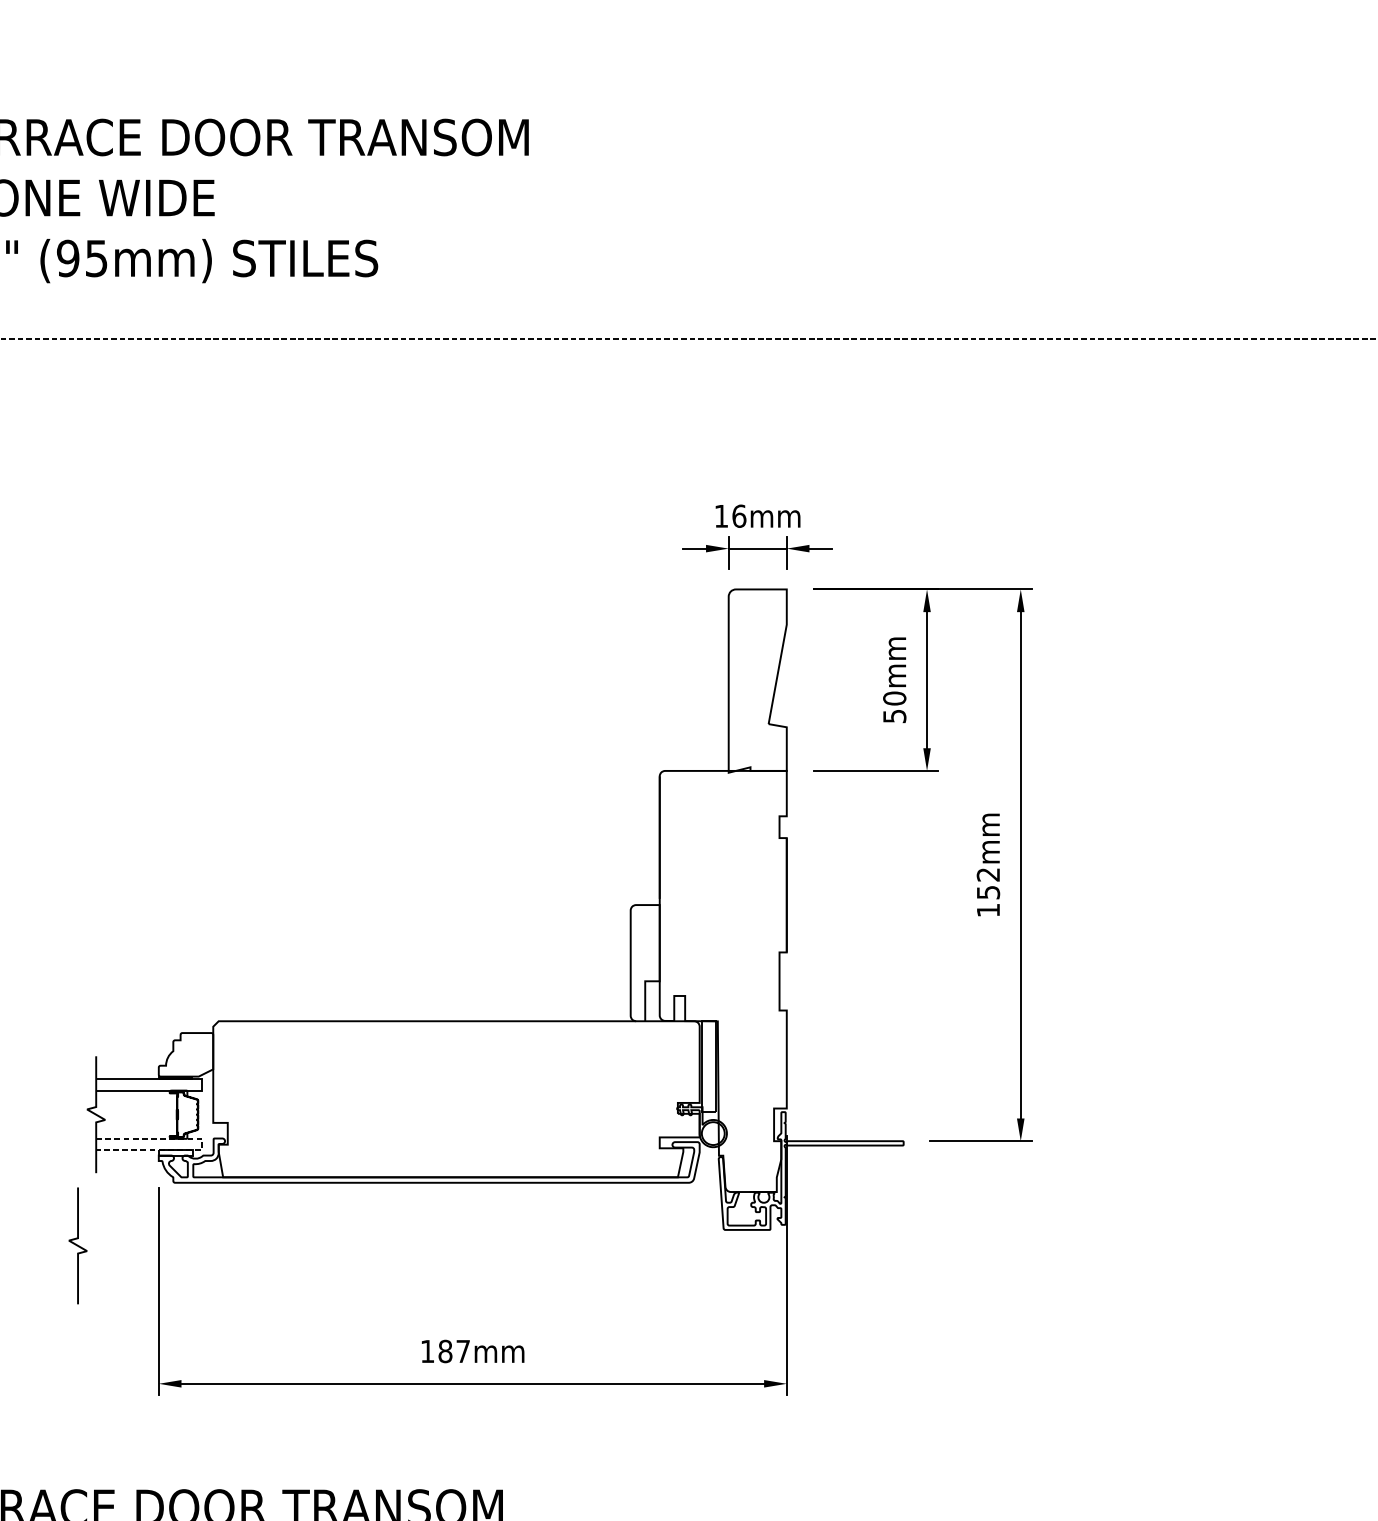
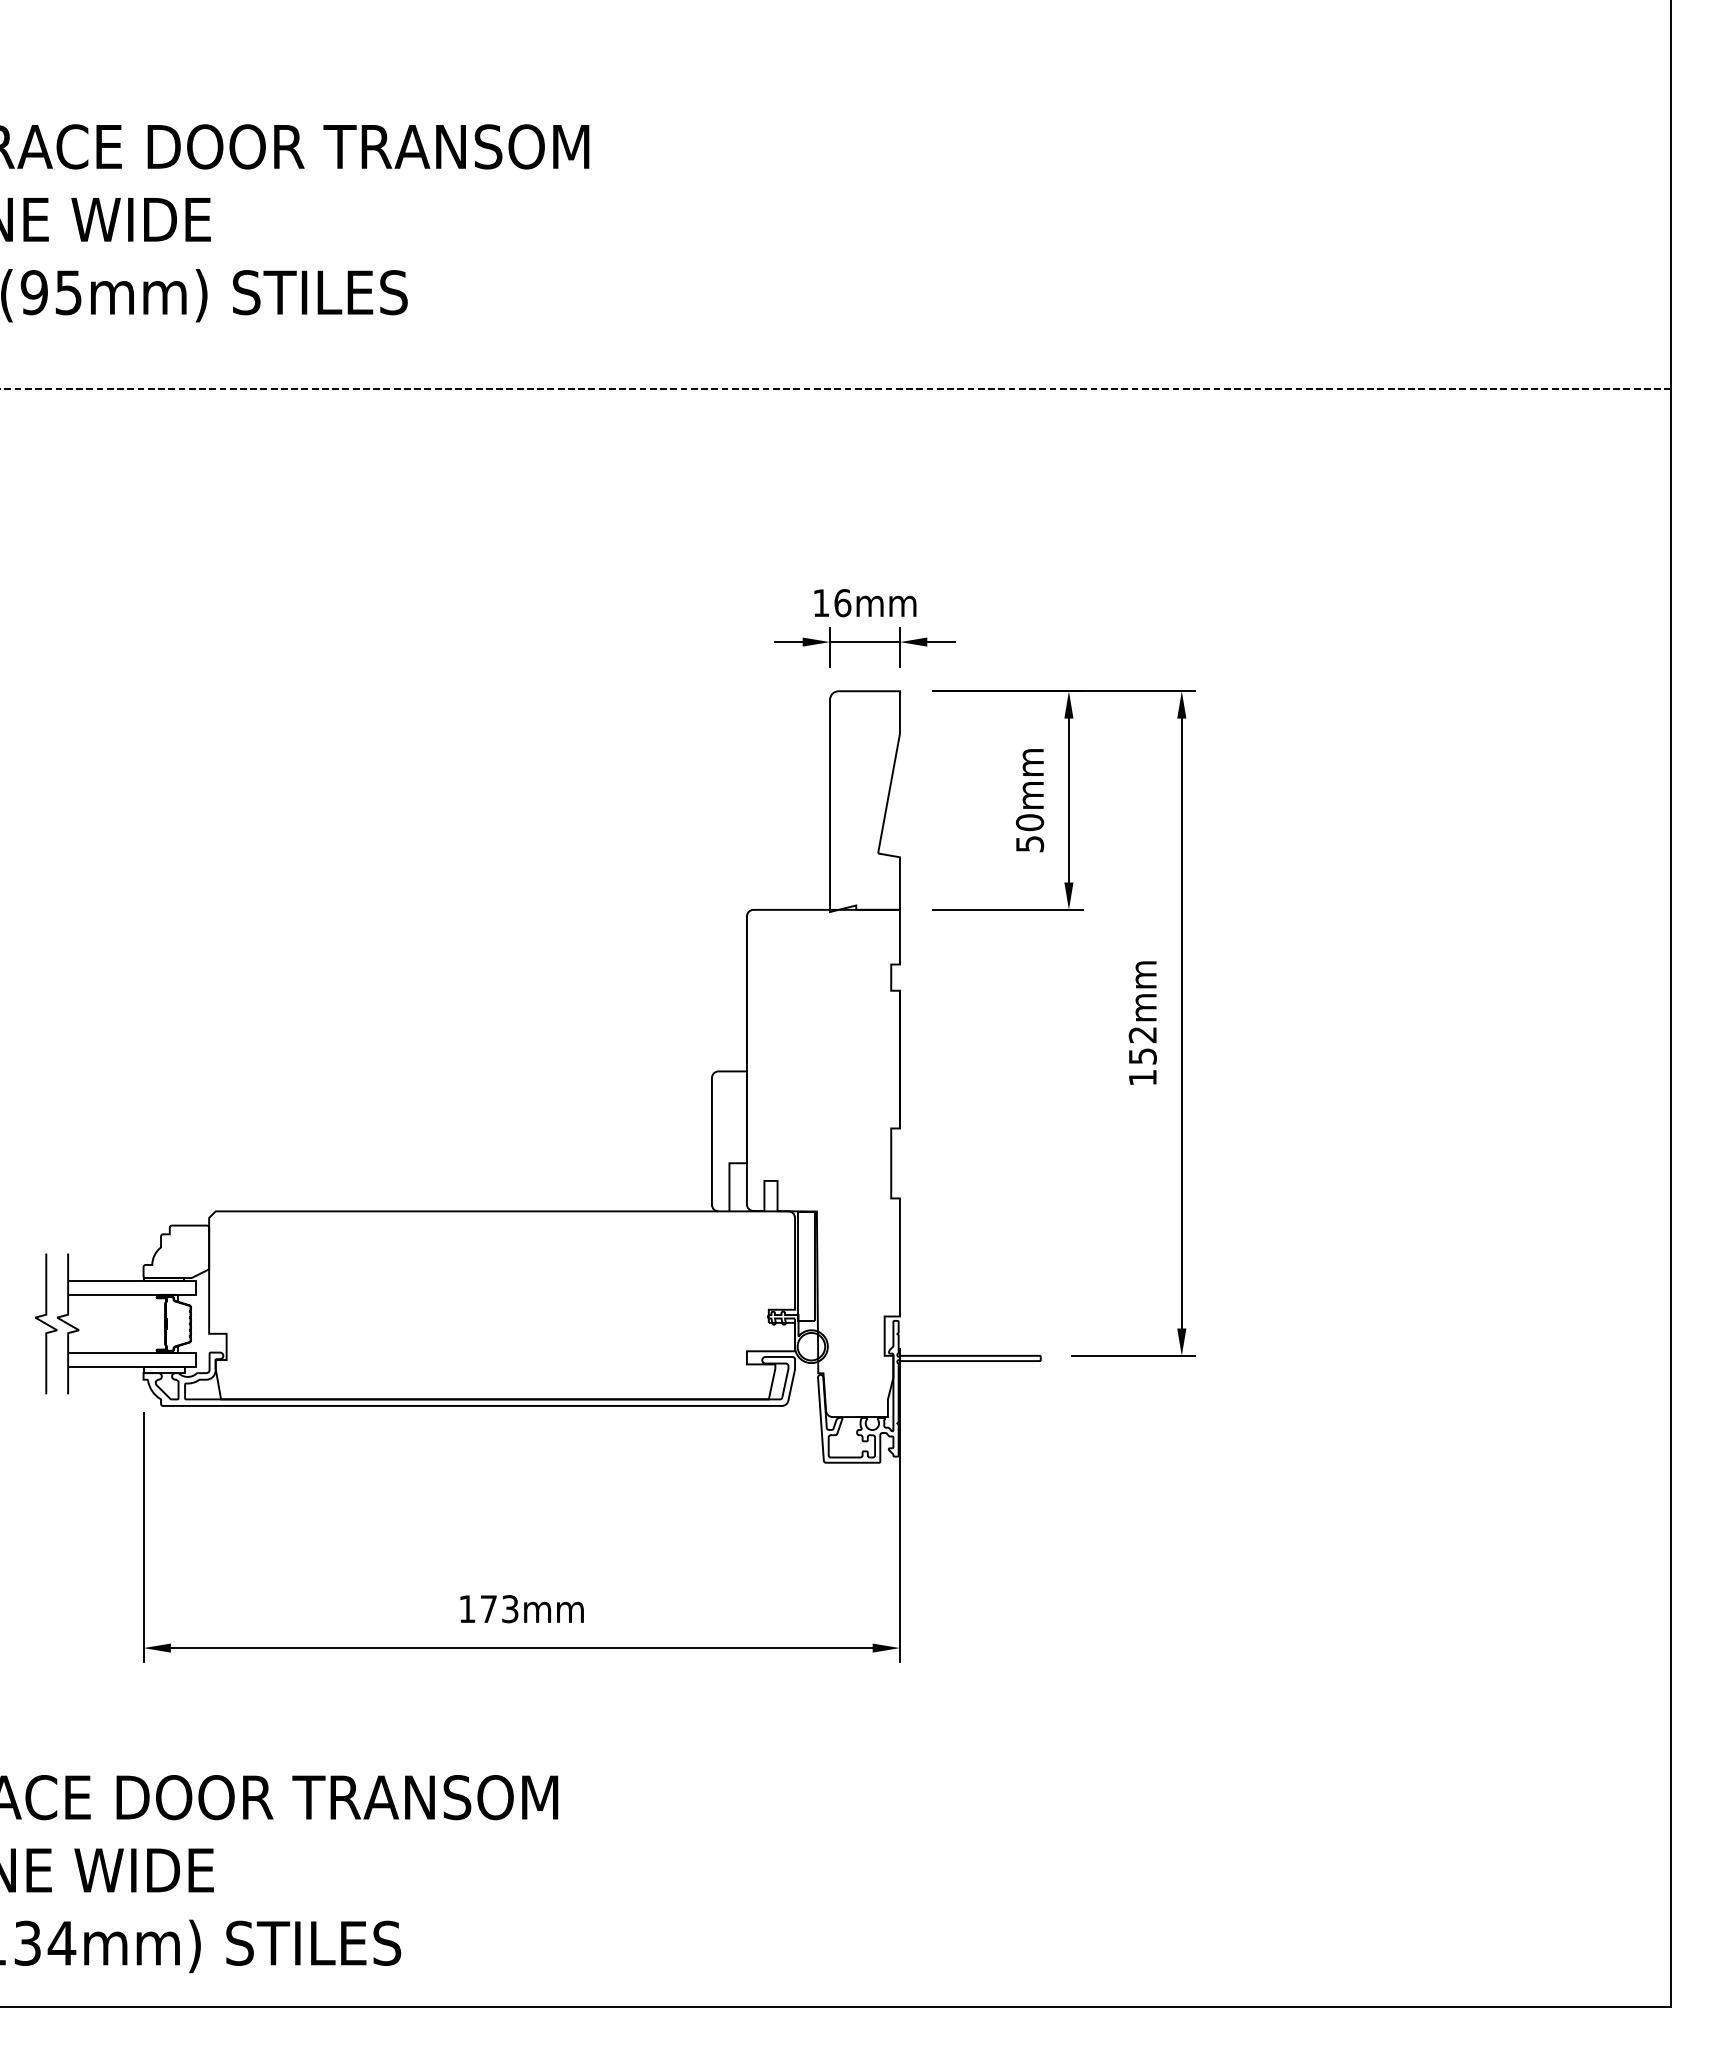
line: (202, 1144) -> (196, 1359), dashed -> solid
curve: (78, 1245) -> (46, 1323), moved
text: (454, 1351) -> (499, 1609), 187mm -> 173mm

